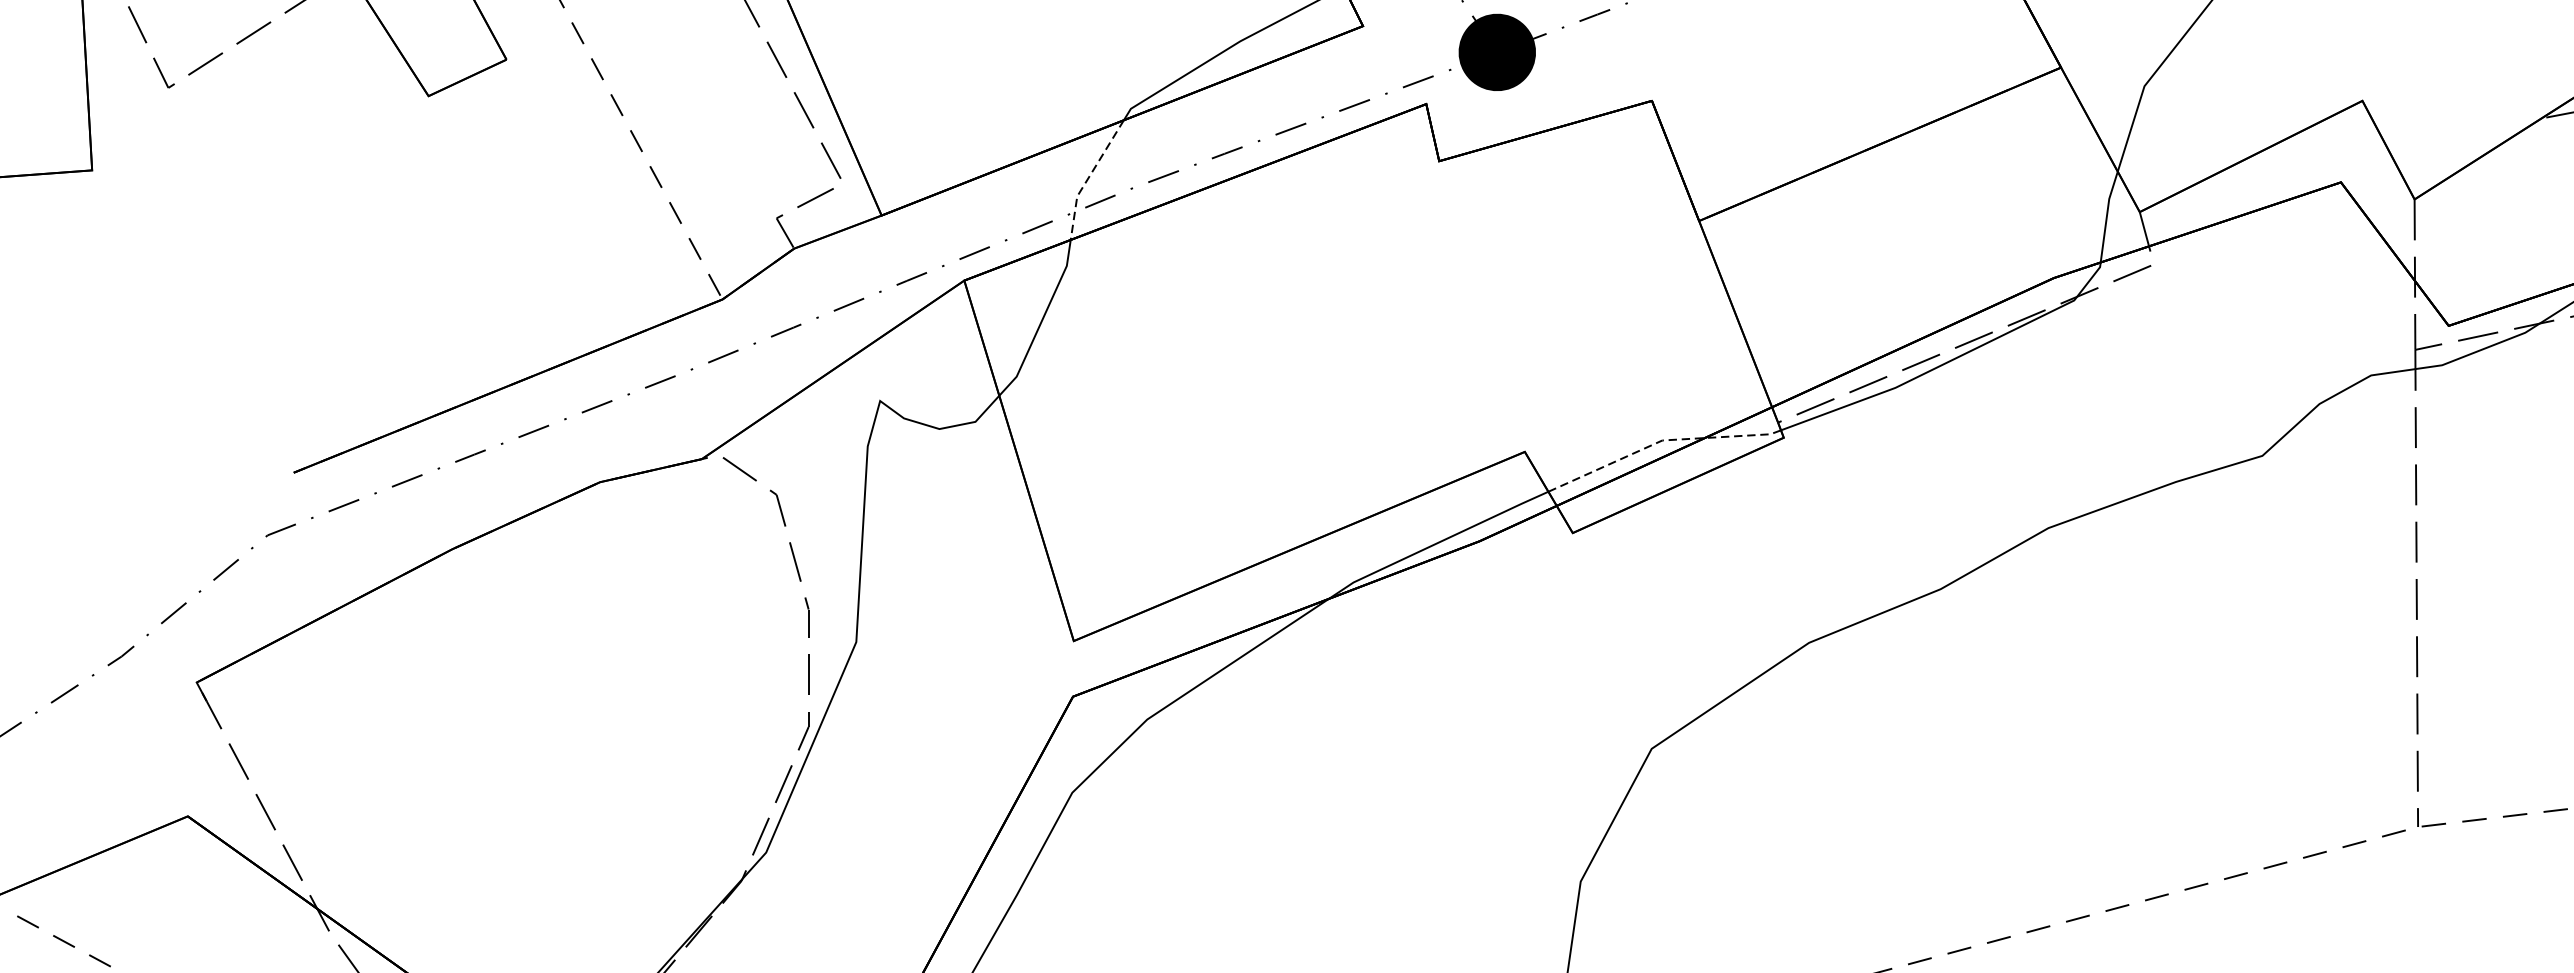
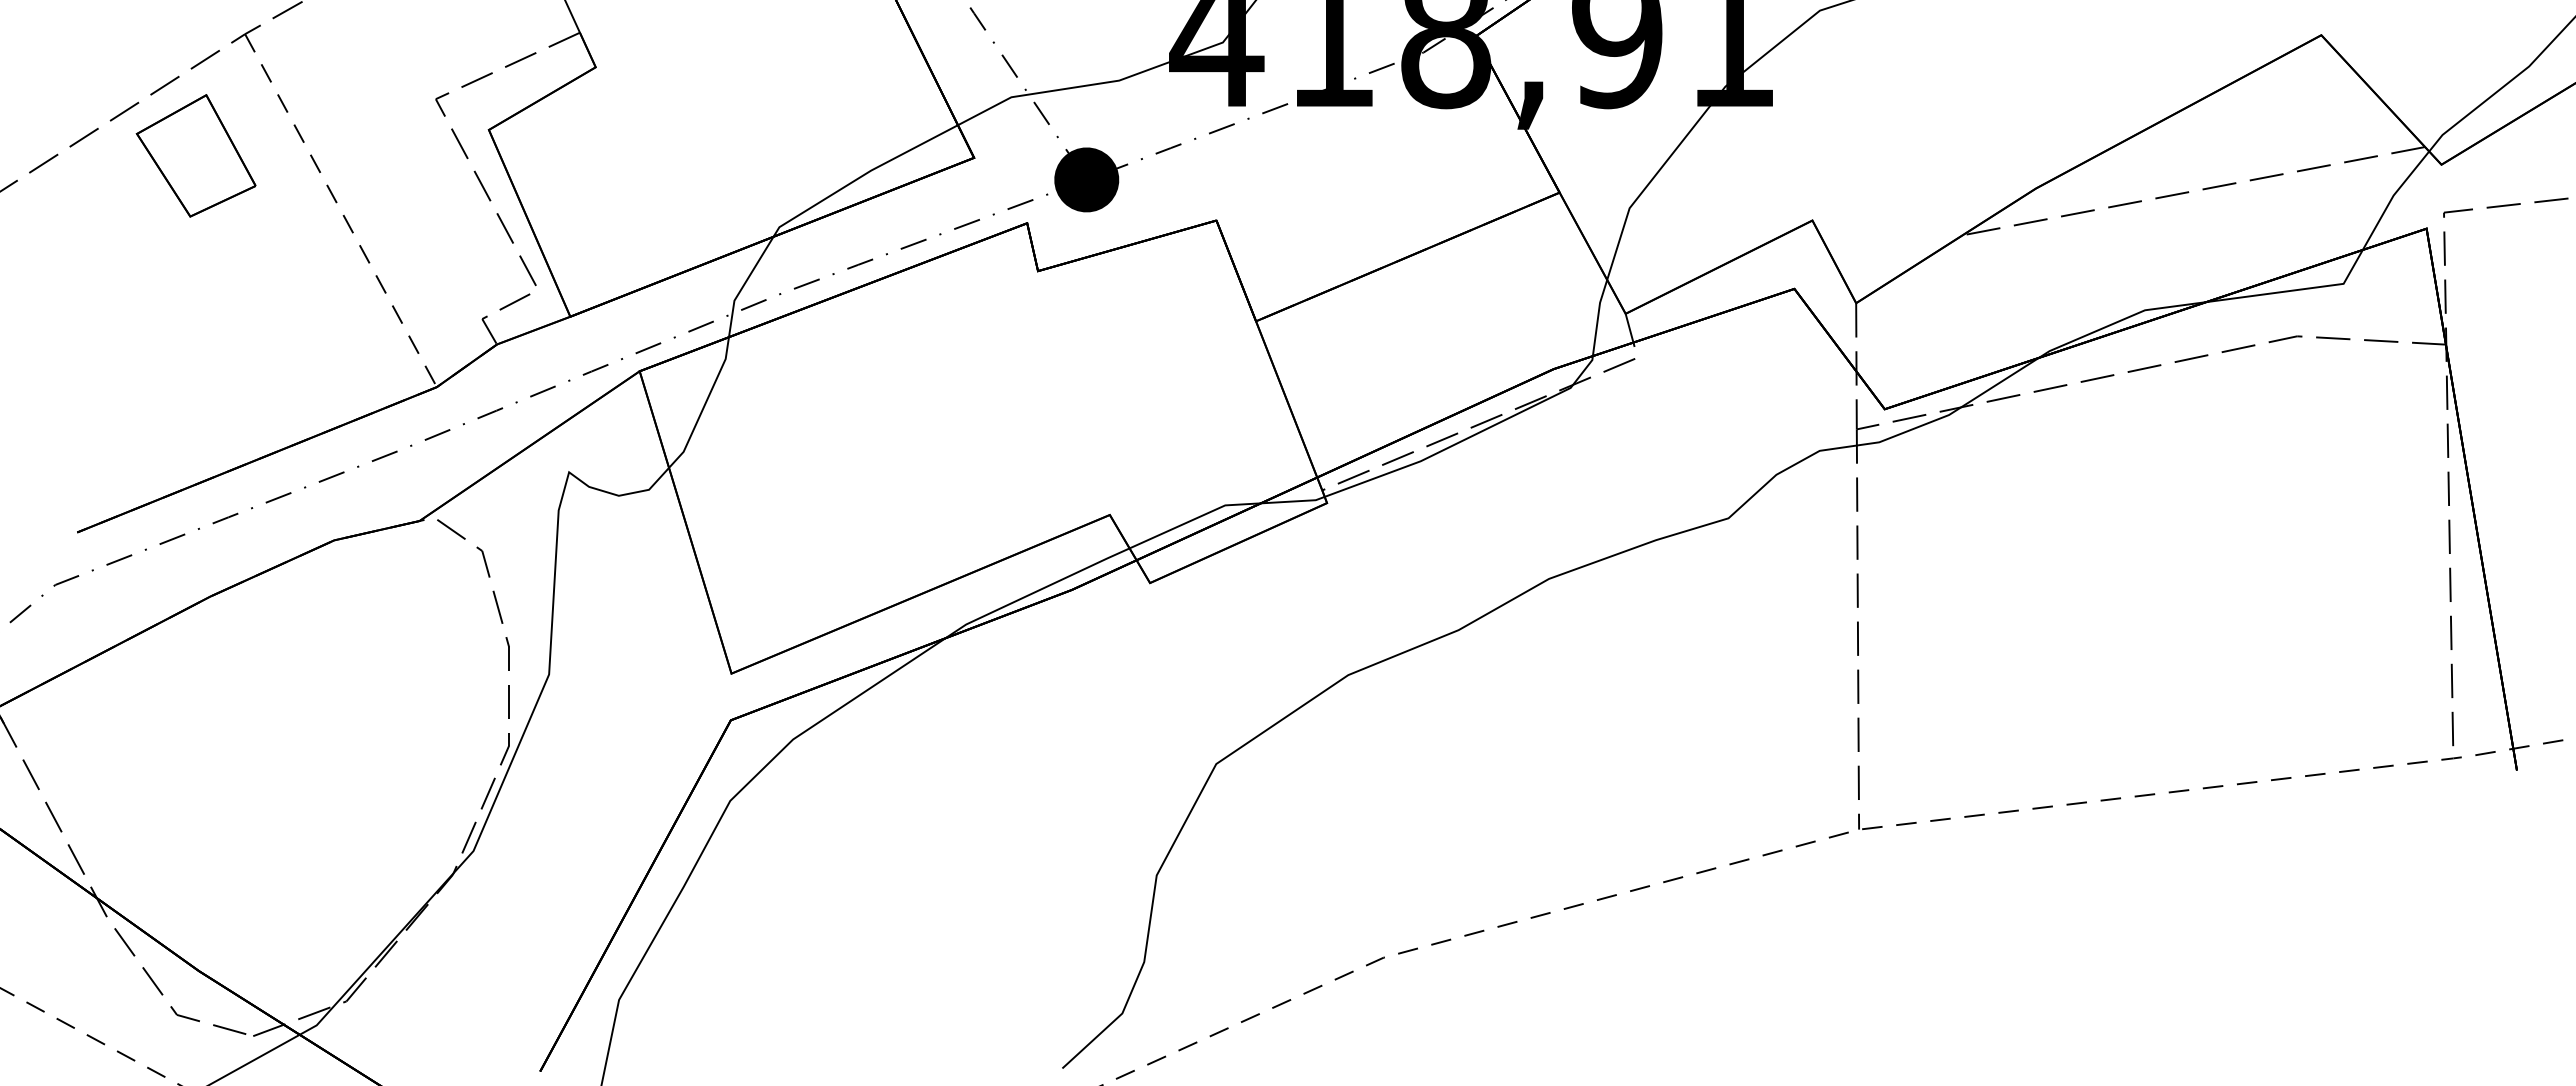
line: (1088, 178) -> (743, 285), dashed -> solid
line: (1661, 440) -> (1224, 505), dashed -> solid

